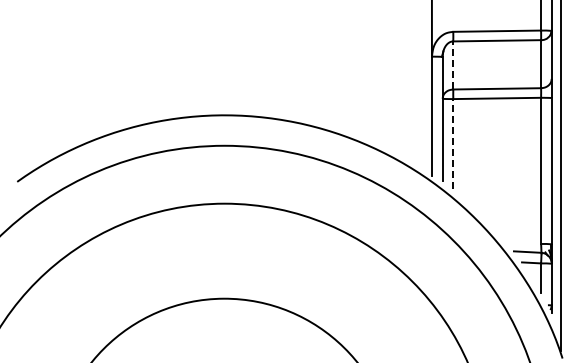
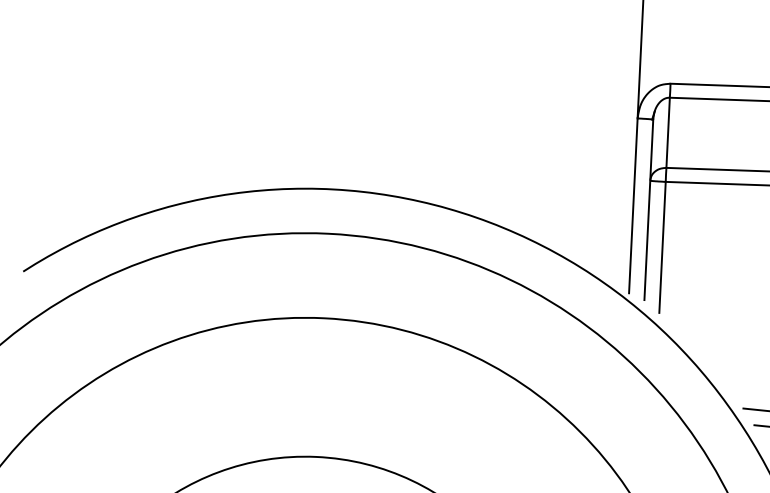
line: (453, 64) -> (668, 131), dashed -> solid
line: (453, 143) -> (662, 246), dashed -> solid

